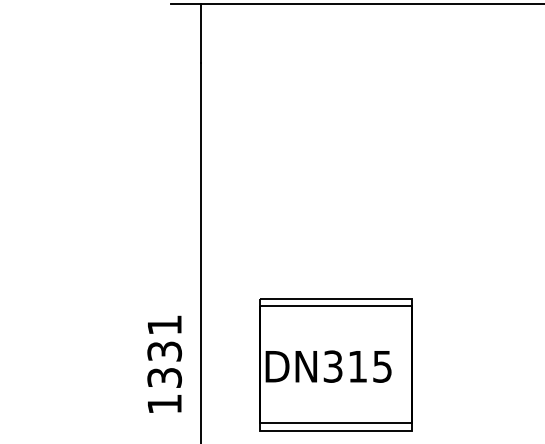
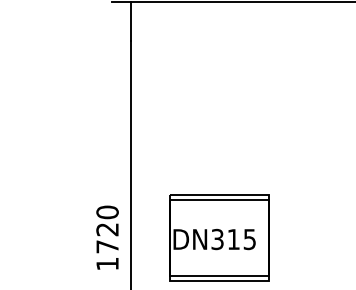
text: (164, 351) -> (107, 229), 1331 -> 1720

